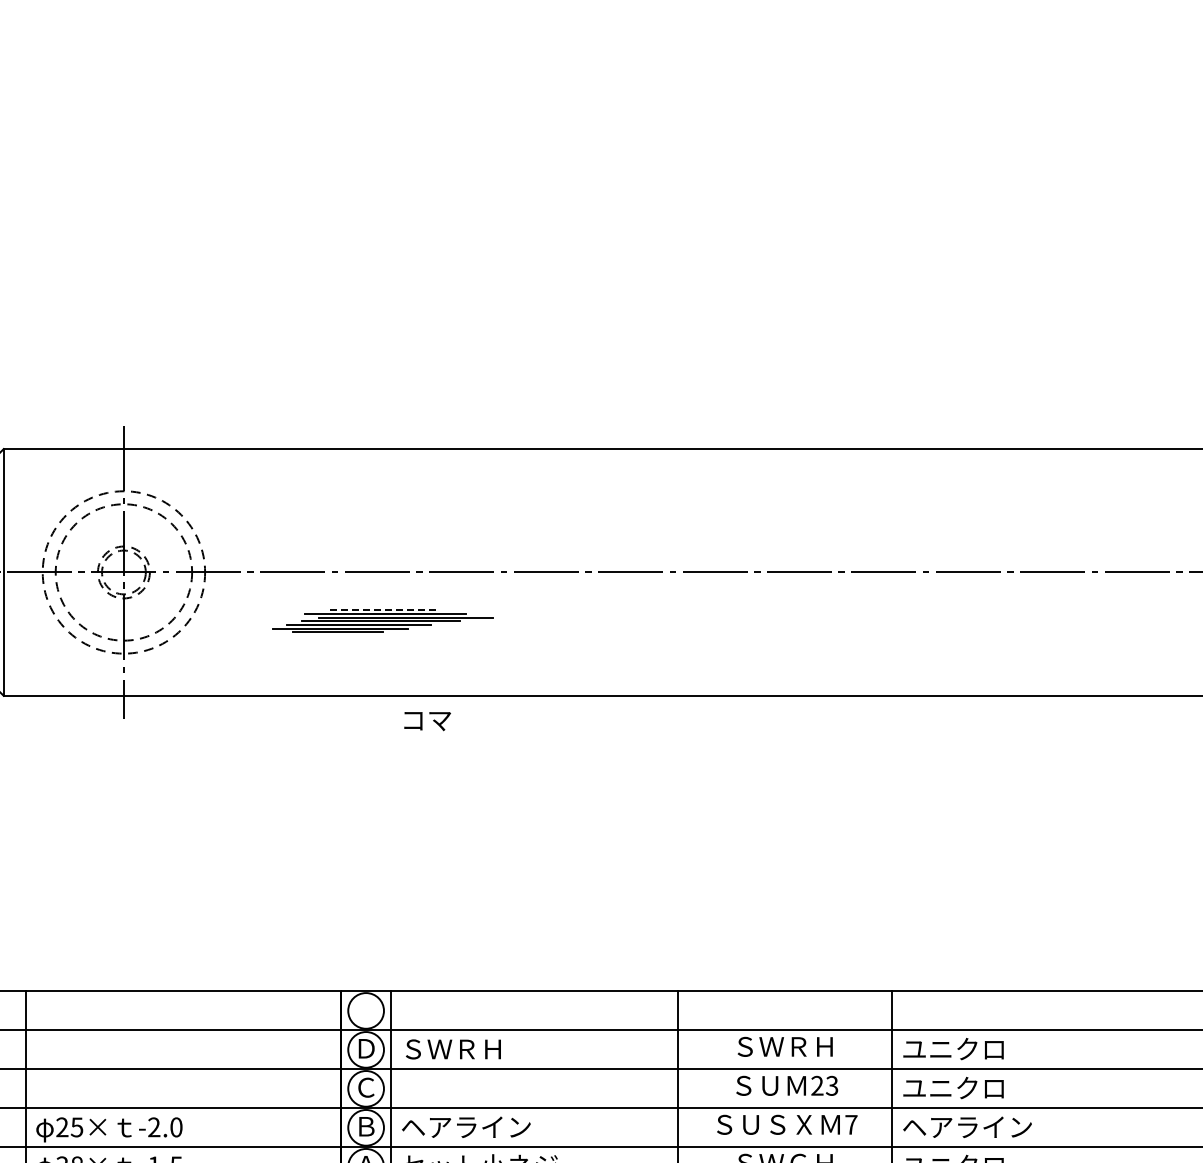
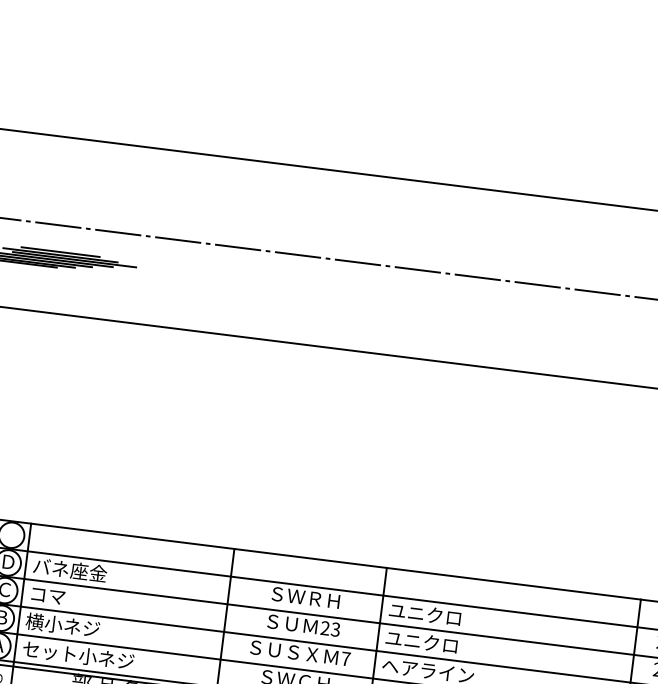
line: (385, 609) -> (60, 252), dashed -> solid
text: (427, 721) -> (48, 596), moved
text: (453, 1048) -> (70, 569), ＳＷＲＨ -> バネ座金
text: (465, 1126) -> (71, 626), ヘアライン -> 横小ネジ

